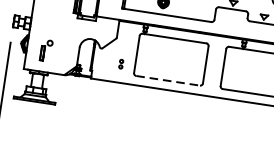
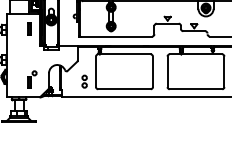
part: (46, 50) -> (32, 79), moved
part: (121, 64) -> (84, 81), size x1.67
line: (168, 81) -> (124, 89), dashed -> solid

